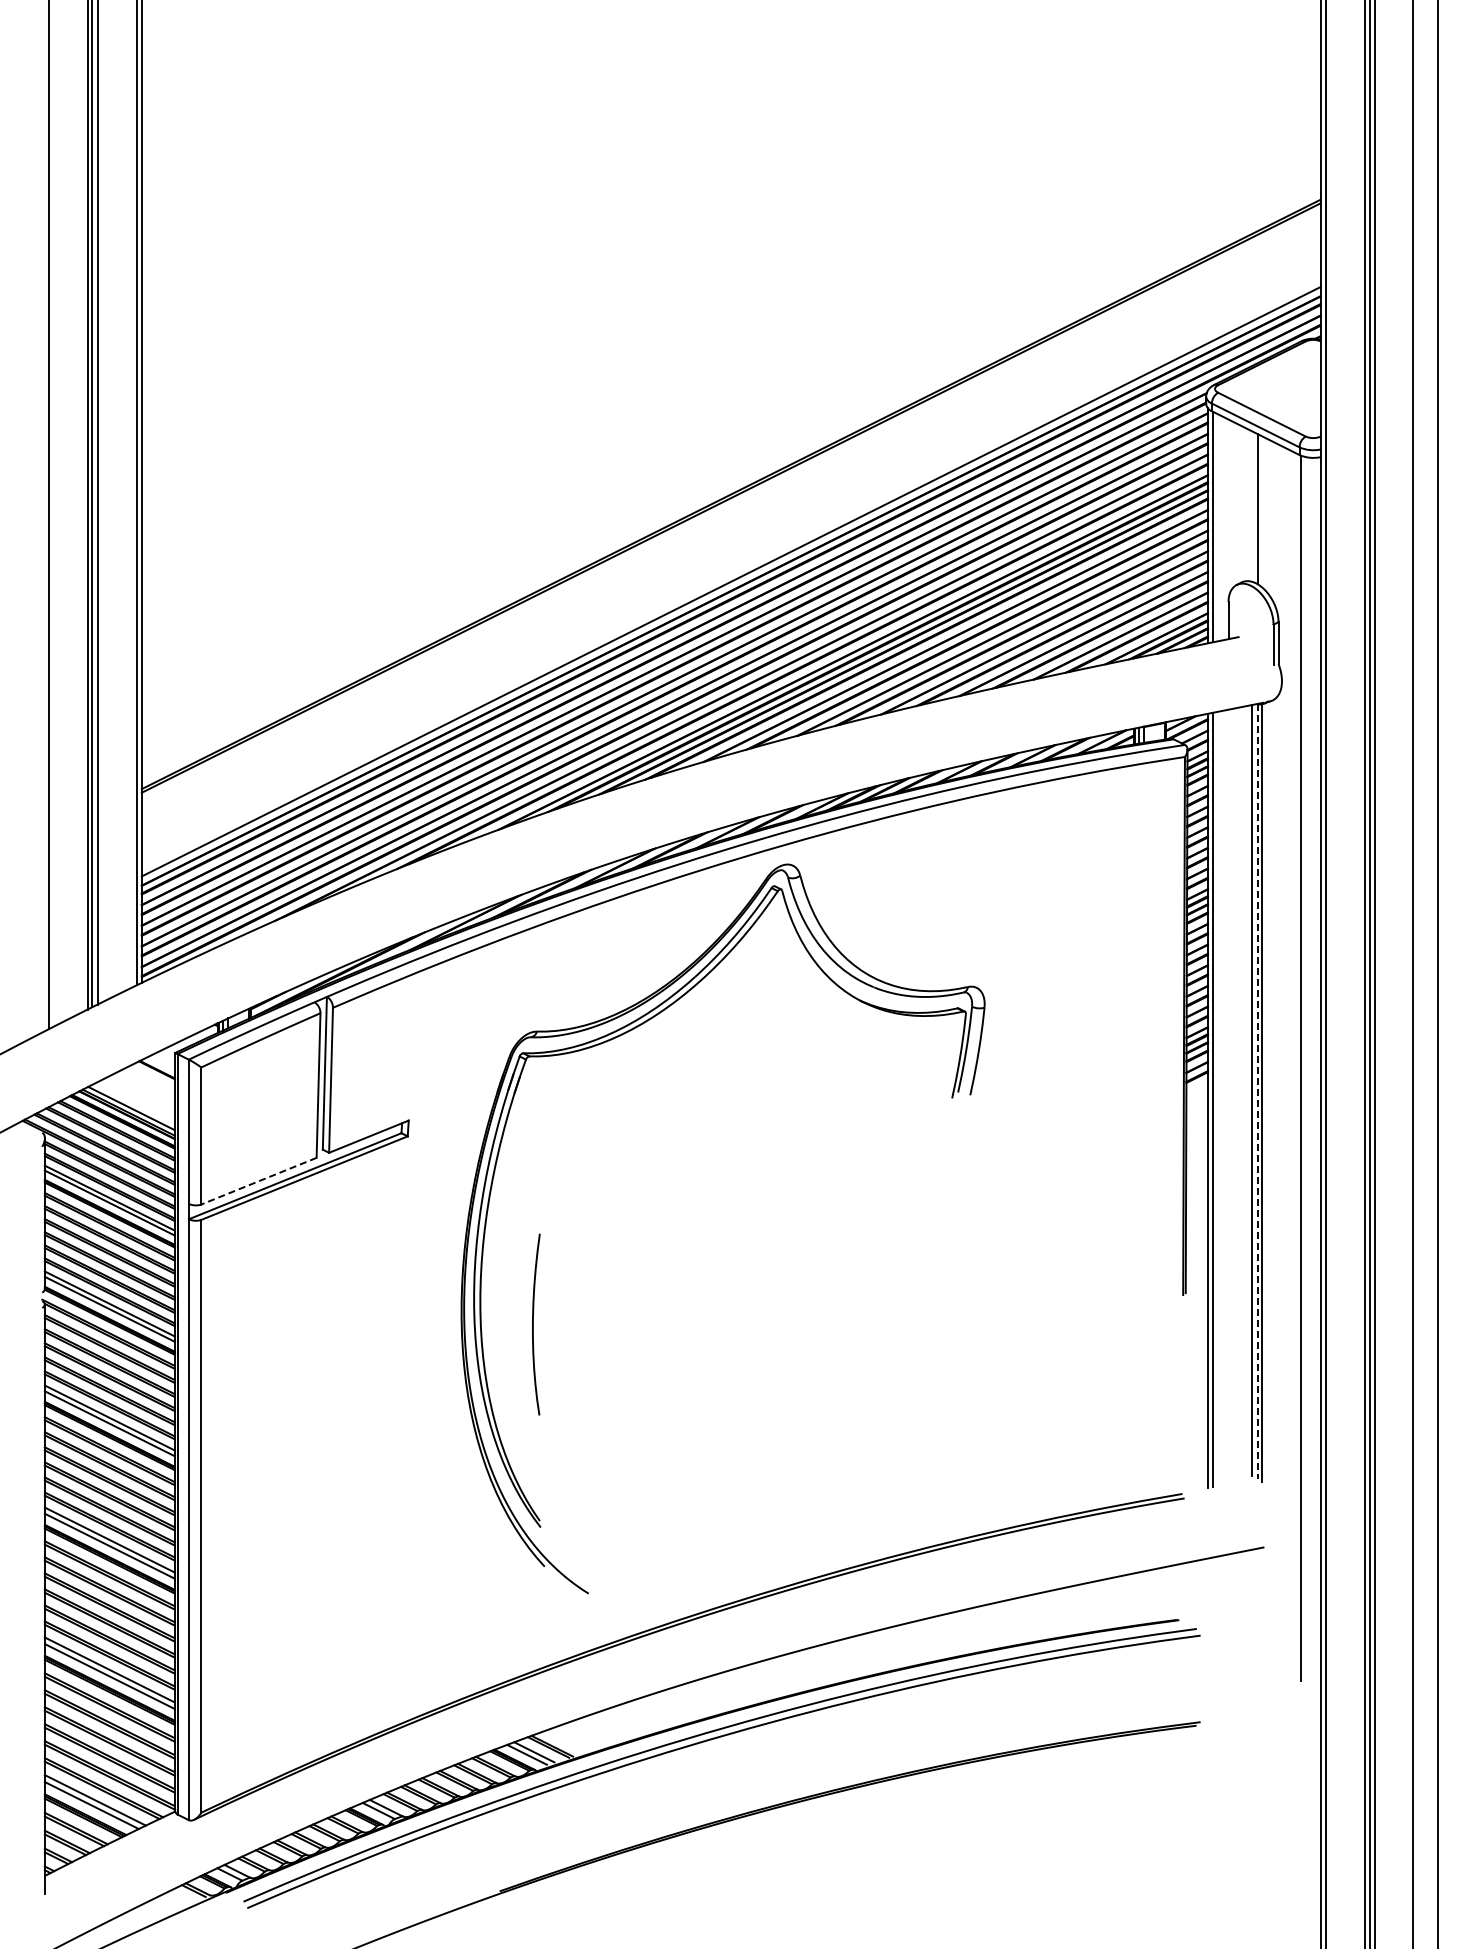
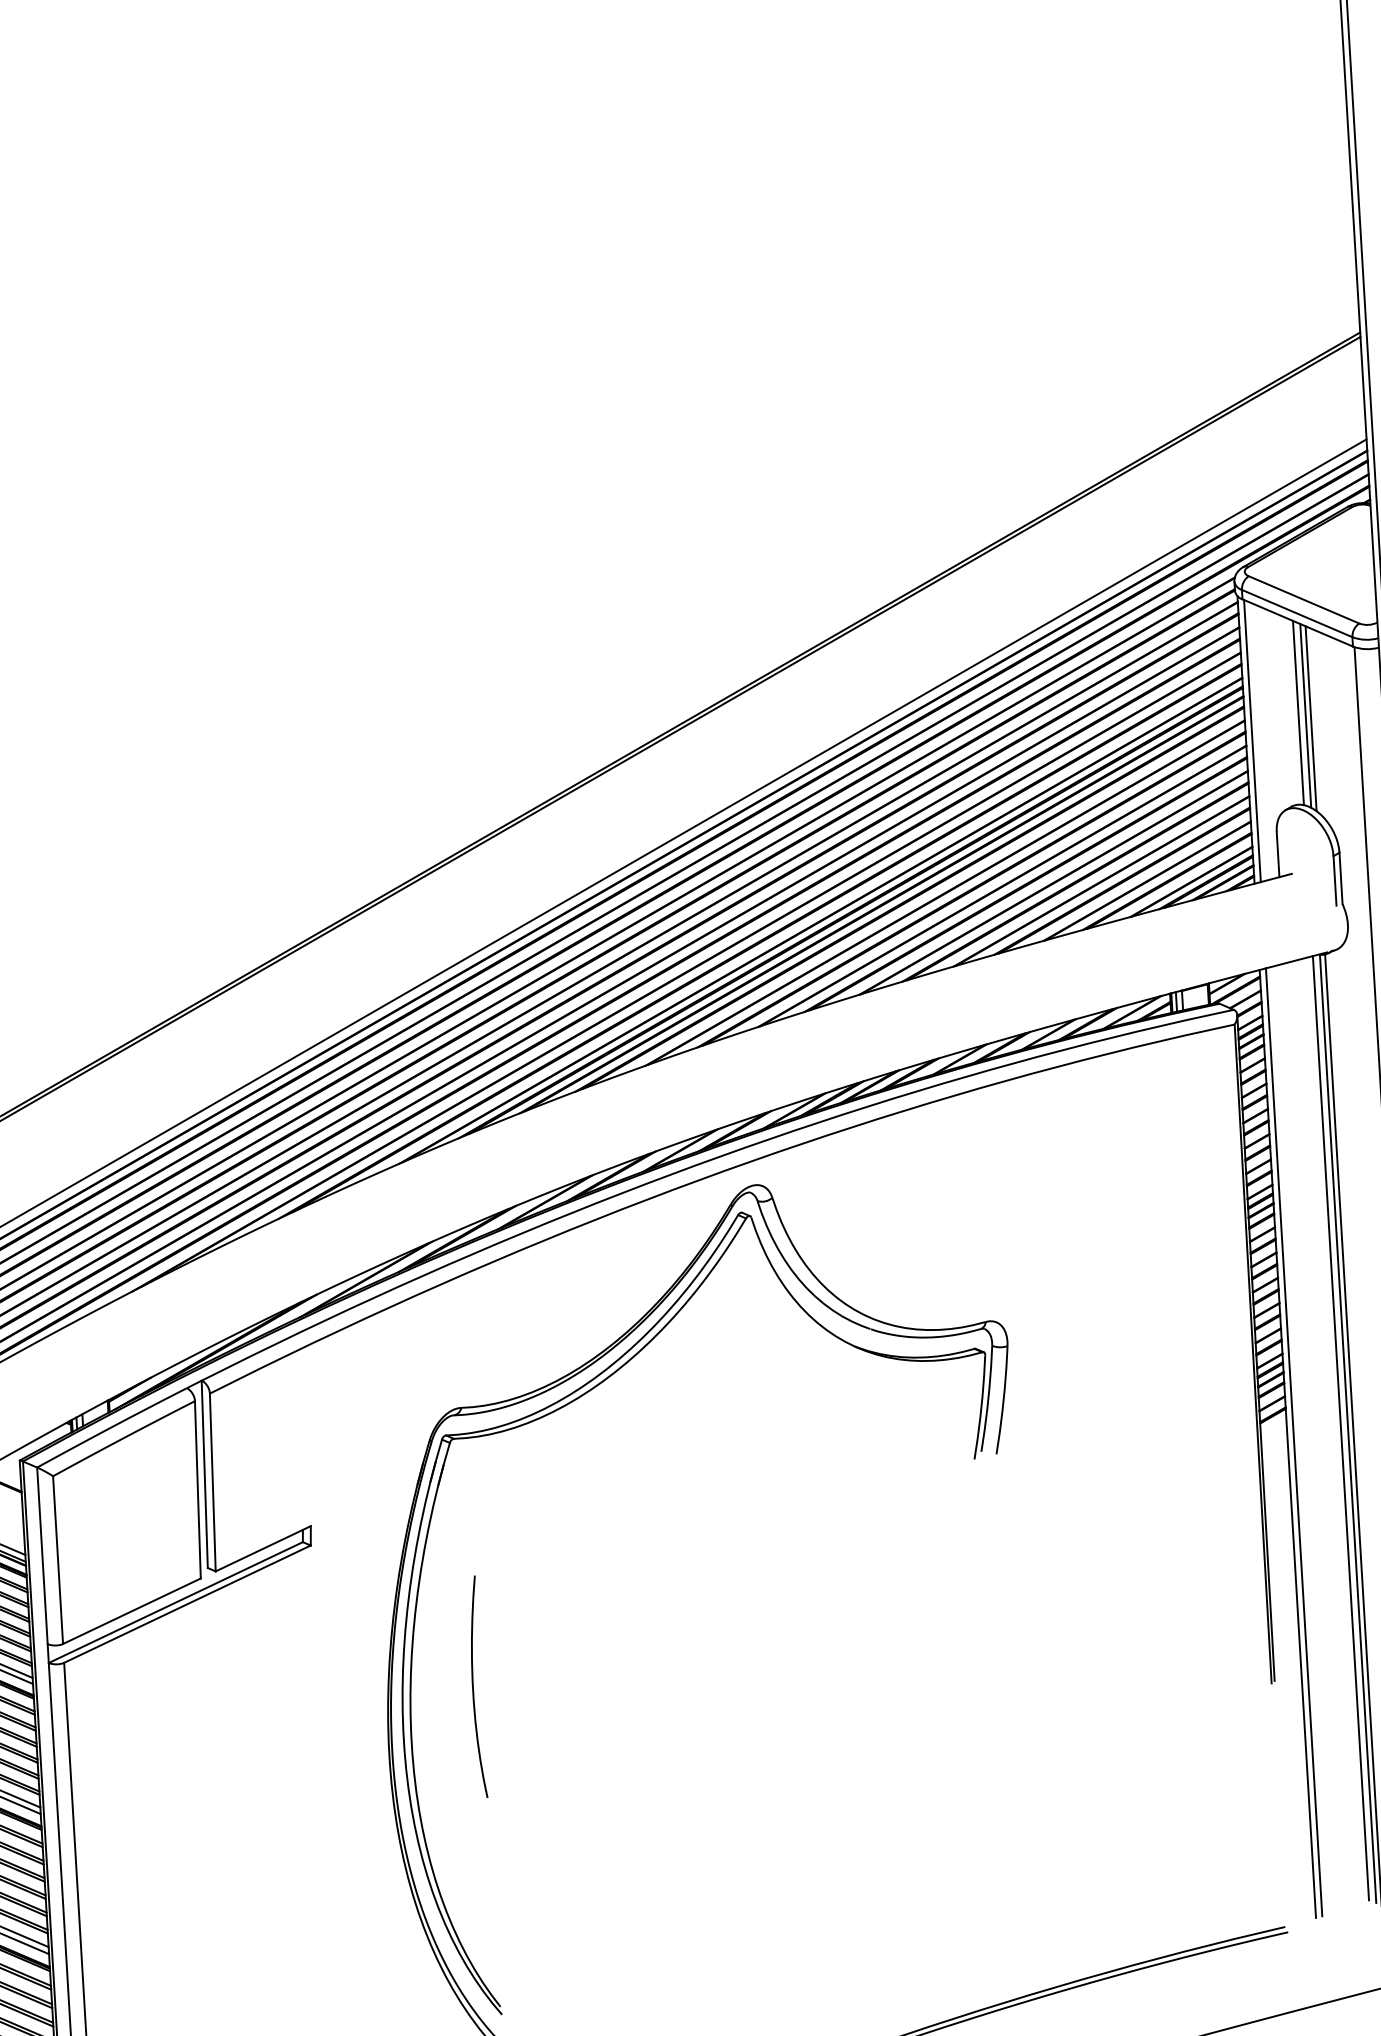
line: (1251, 506) -> (1297, 713), added
line: (1261, 511) -> (1310, 718), added
line: (1257, 1092) -> (1347, 1430), dashed -> solid
line: (258, 1181) -> (131, 1611), dashed -> solid
curve: (533, 1324) -> (473, 1687), moved

